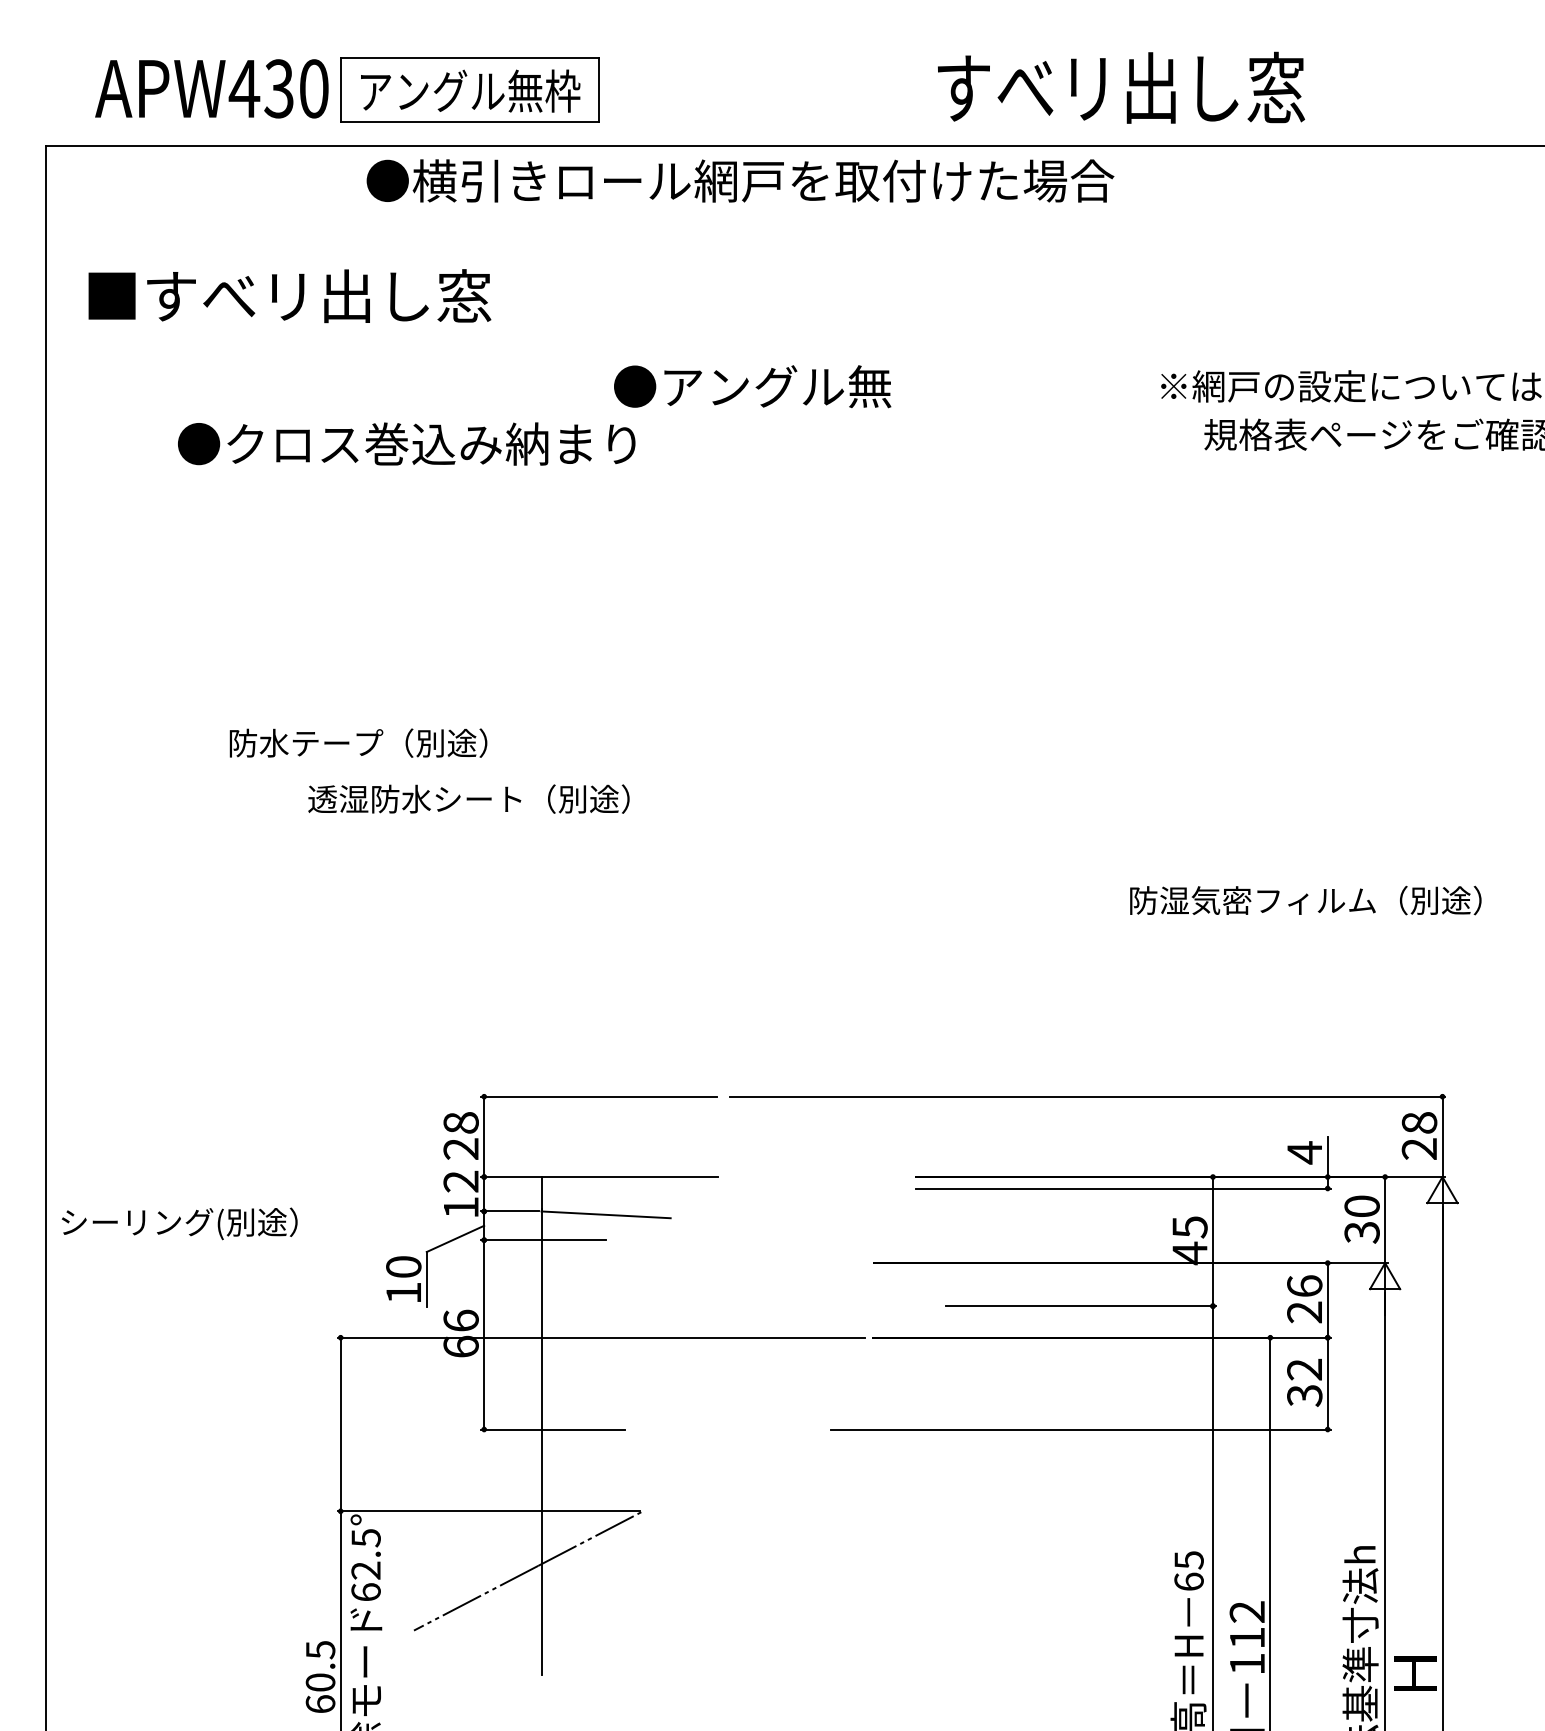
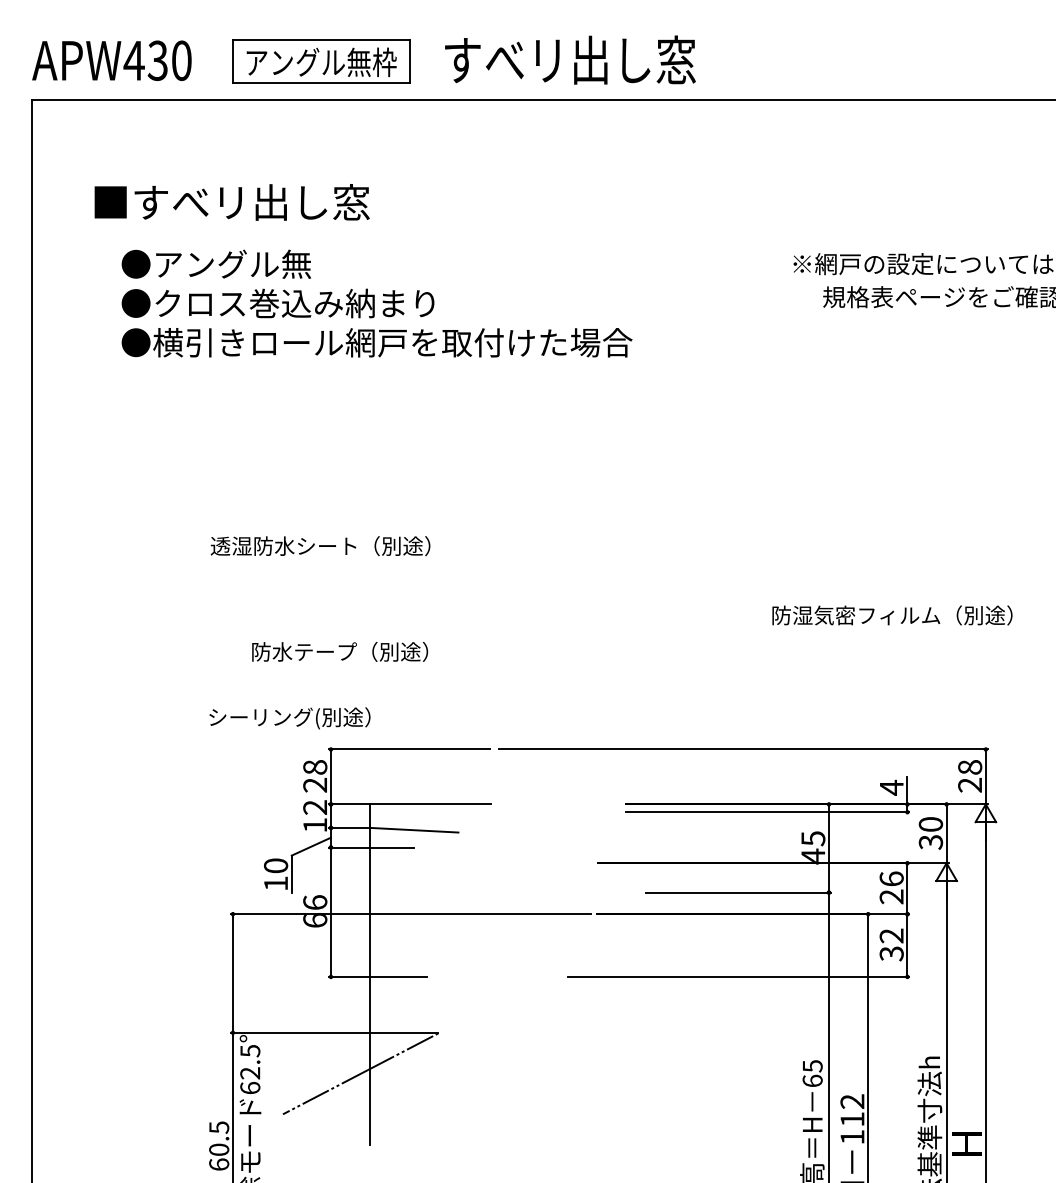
text: (1121, 86) -> (570, 59), moved
text: (211, 88) -> (111, 60), moved
text: (739, 180) -> (376, 342), moved
text: (288, 296) -> (231, 202), moved
text: (751, 385) -> (215, 263), moved
text: (359, 742) -> (340, 651), moved
text: (179, 1224) -> (289, 718), moved

